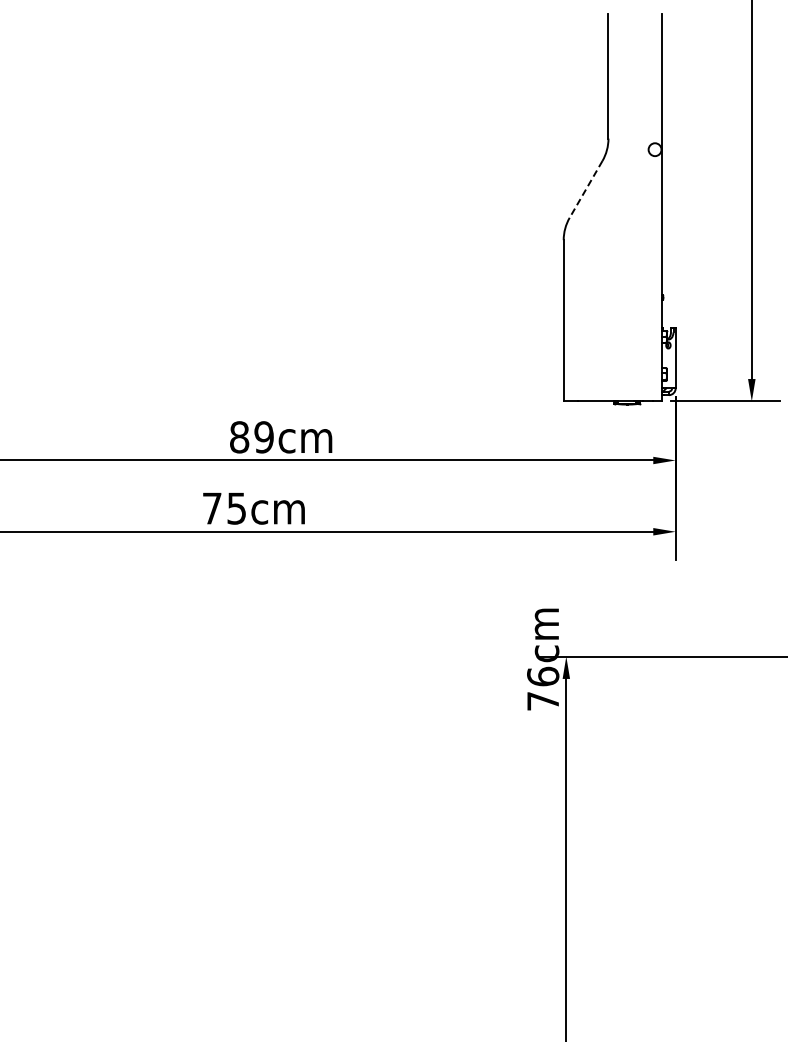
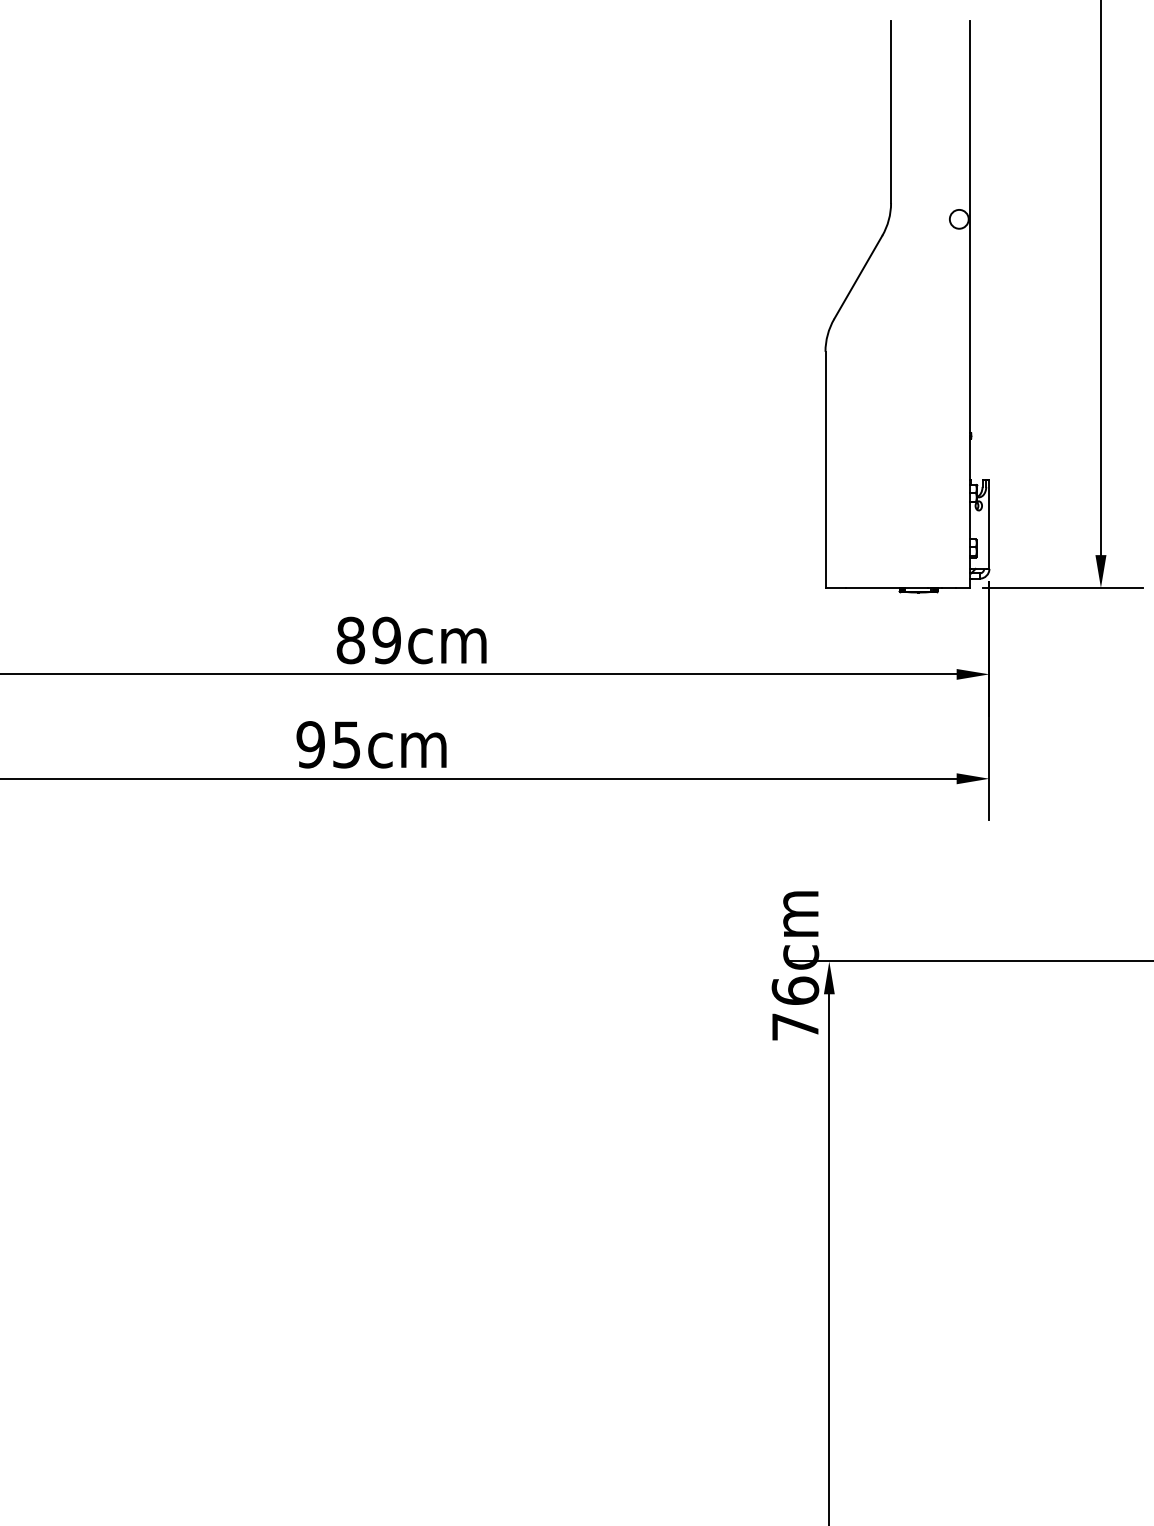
line: (586, 189) -> (858, 277), dashed -> solid
text: (211, 508) -> (309, 744), 75cm -> 95cm

